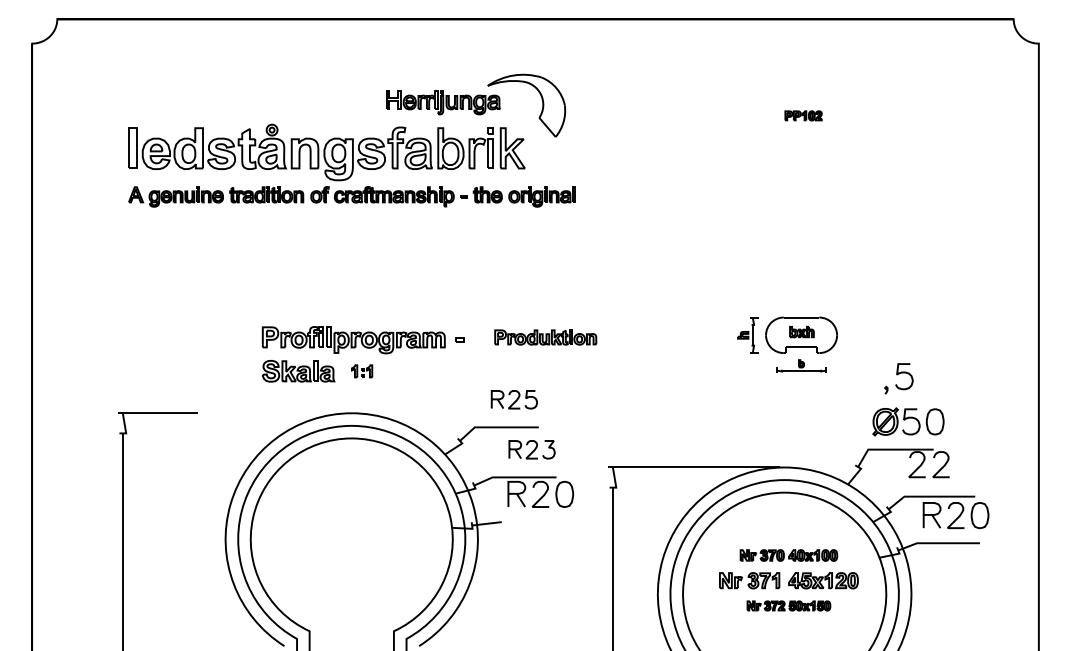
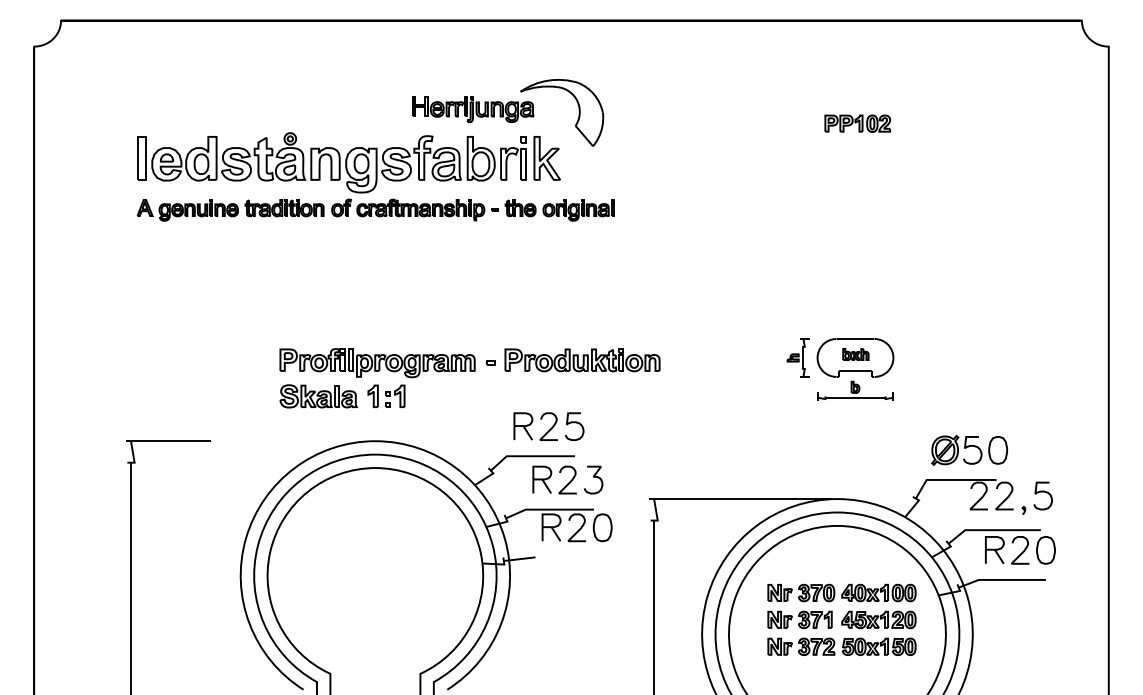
part: (803, 115) -> (857, 123), size x1.67
part: (545, 337) -> (582, 360), size x1.43
part: (801, 365) -> (855, 390), size x1.43
part: (361, 371) -> (385, 396), size x1.67
part: (898, 378) -> (1036, 498), moved
part: (514, 399) -> (549, 426), size x1.43
part: (531, 449) -> (567, 479), size x1.43
part: (788, 555) -> (841, 593), size x1.43
part: (788, 605) -> (841, 646), size x1.67

